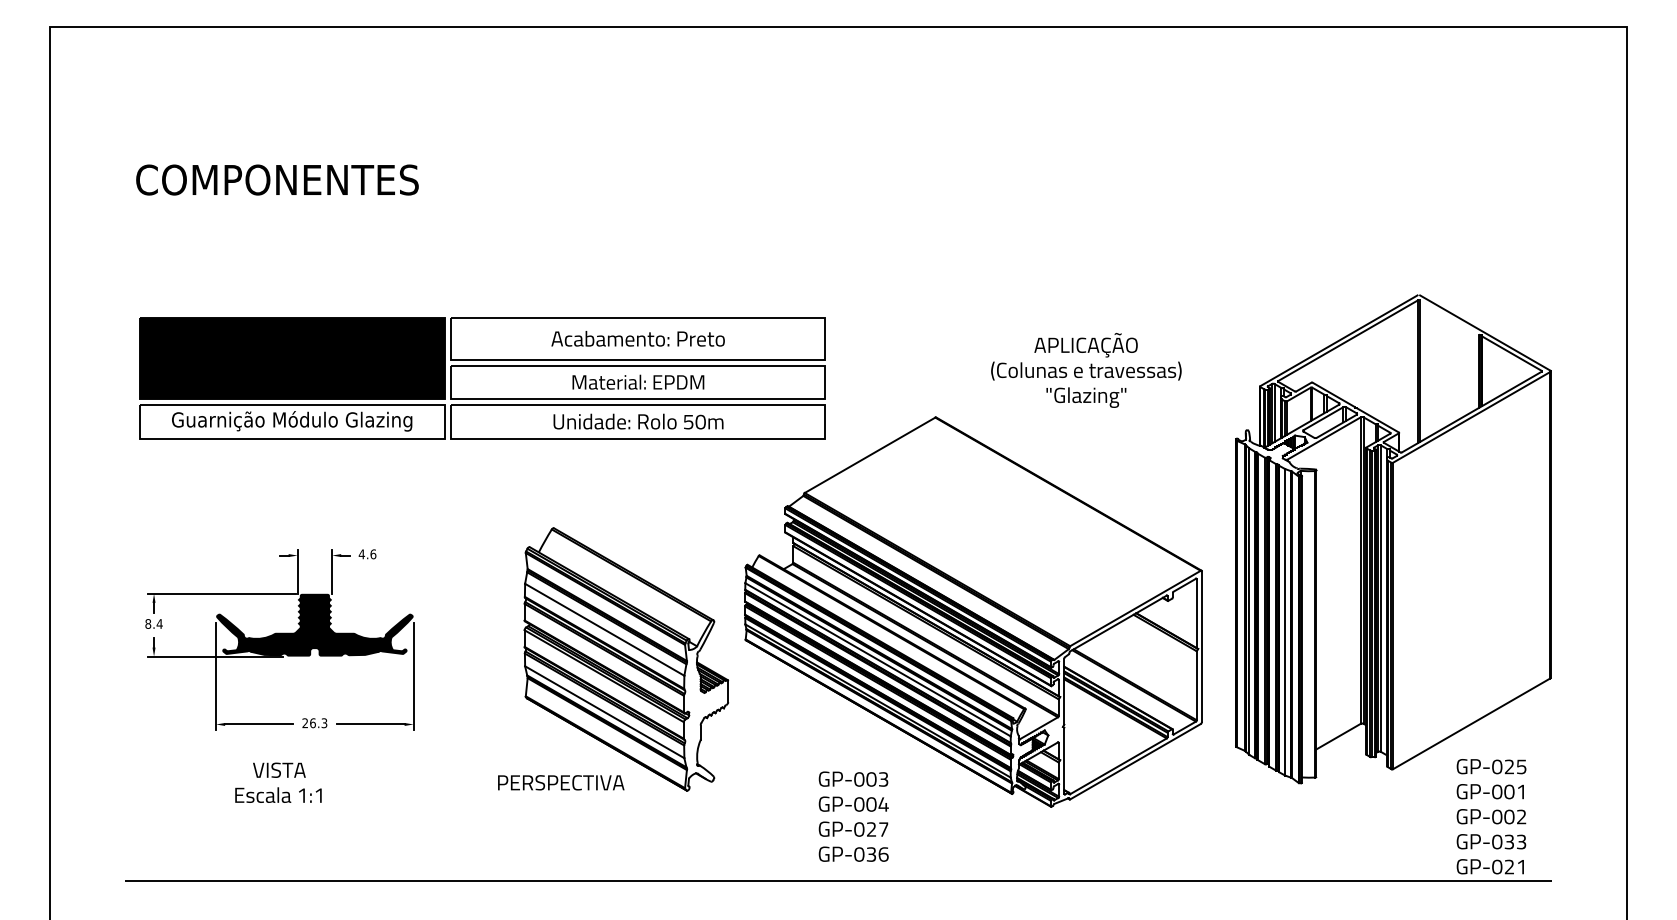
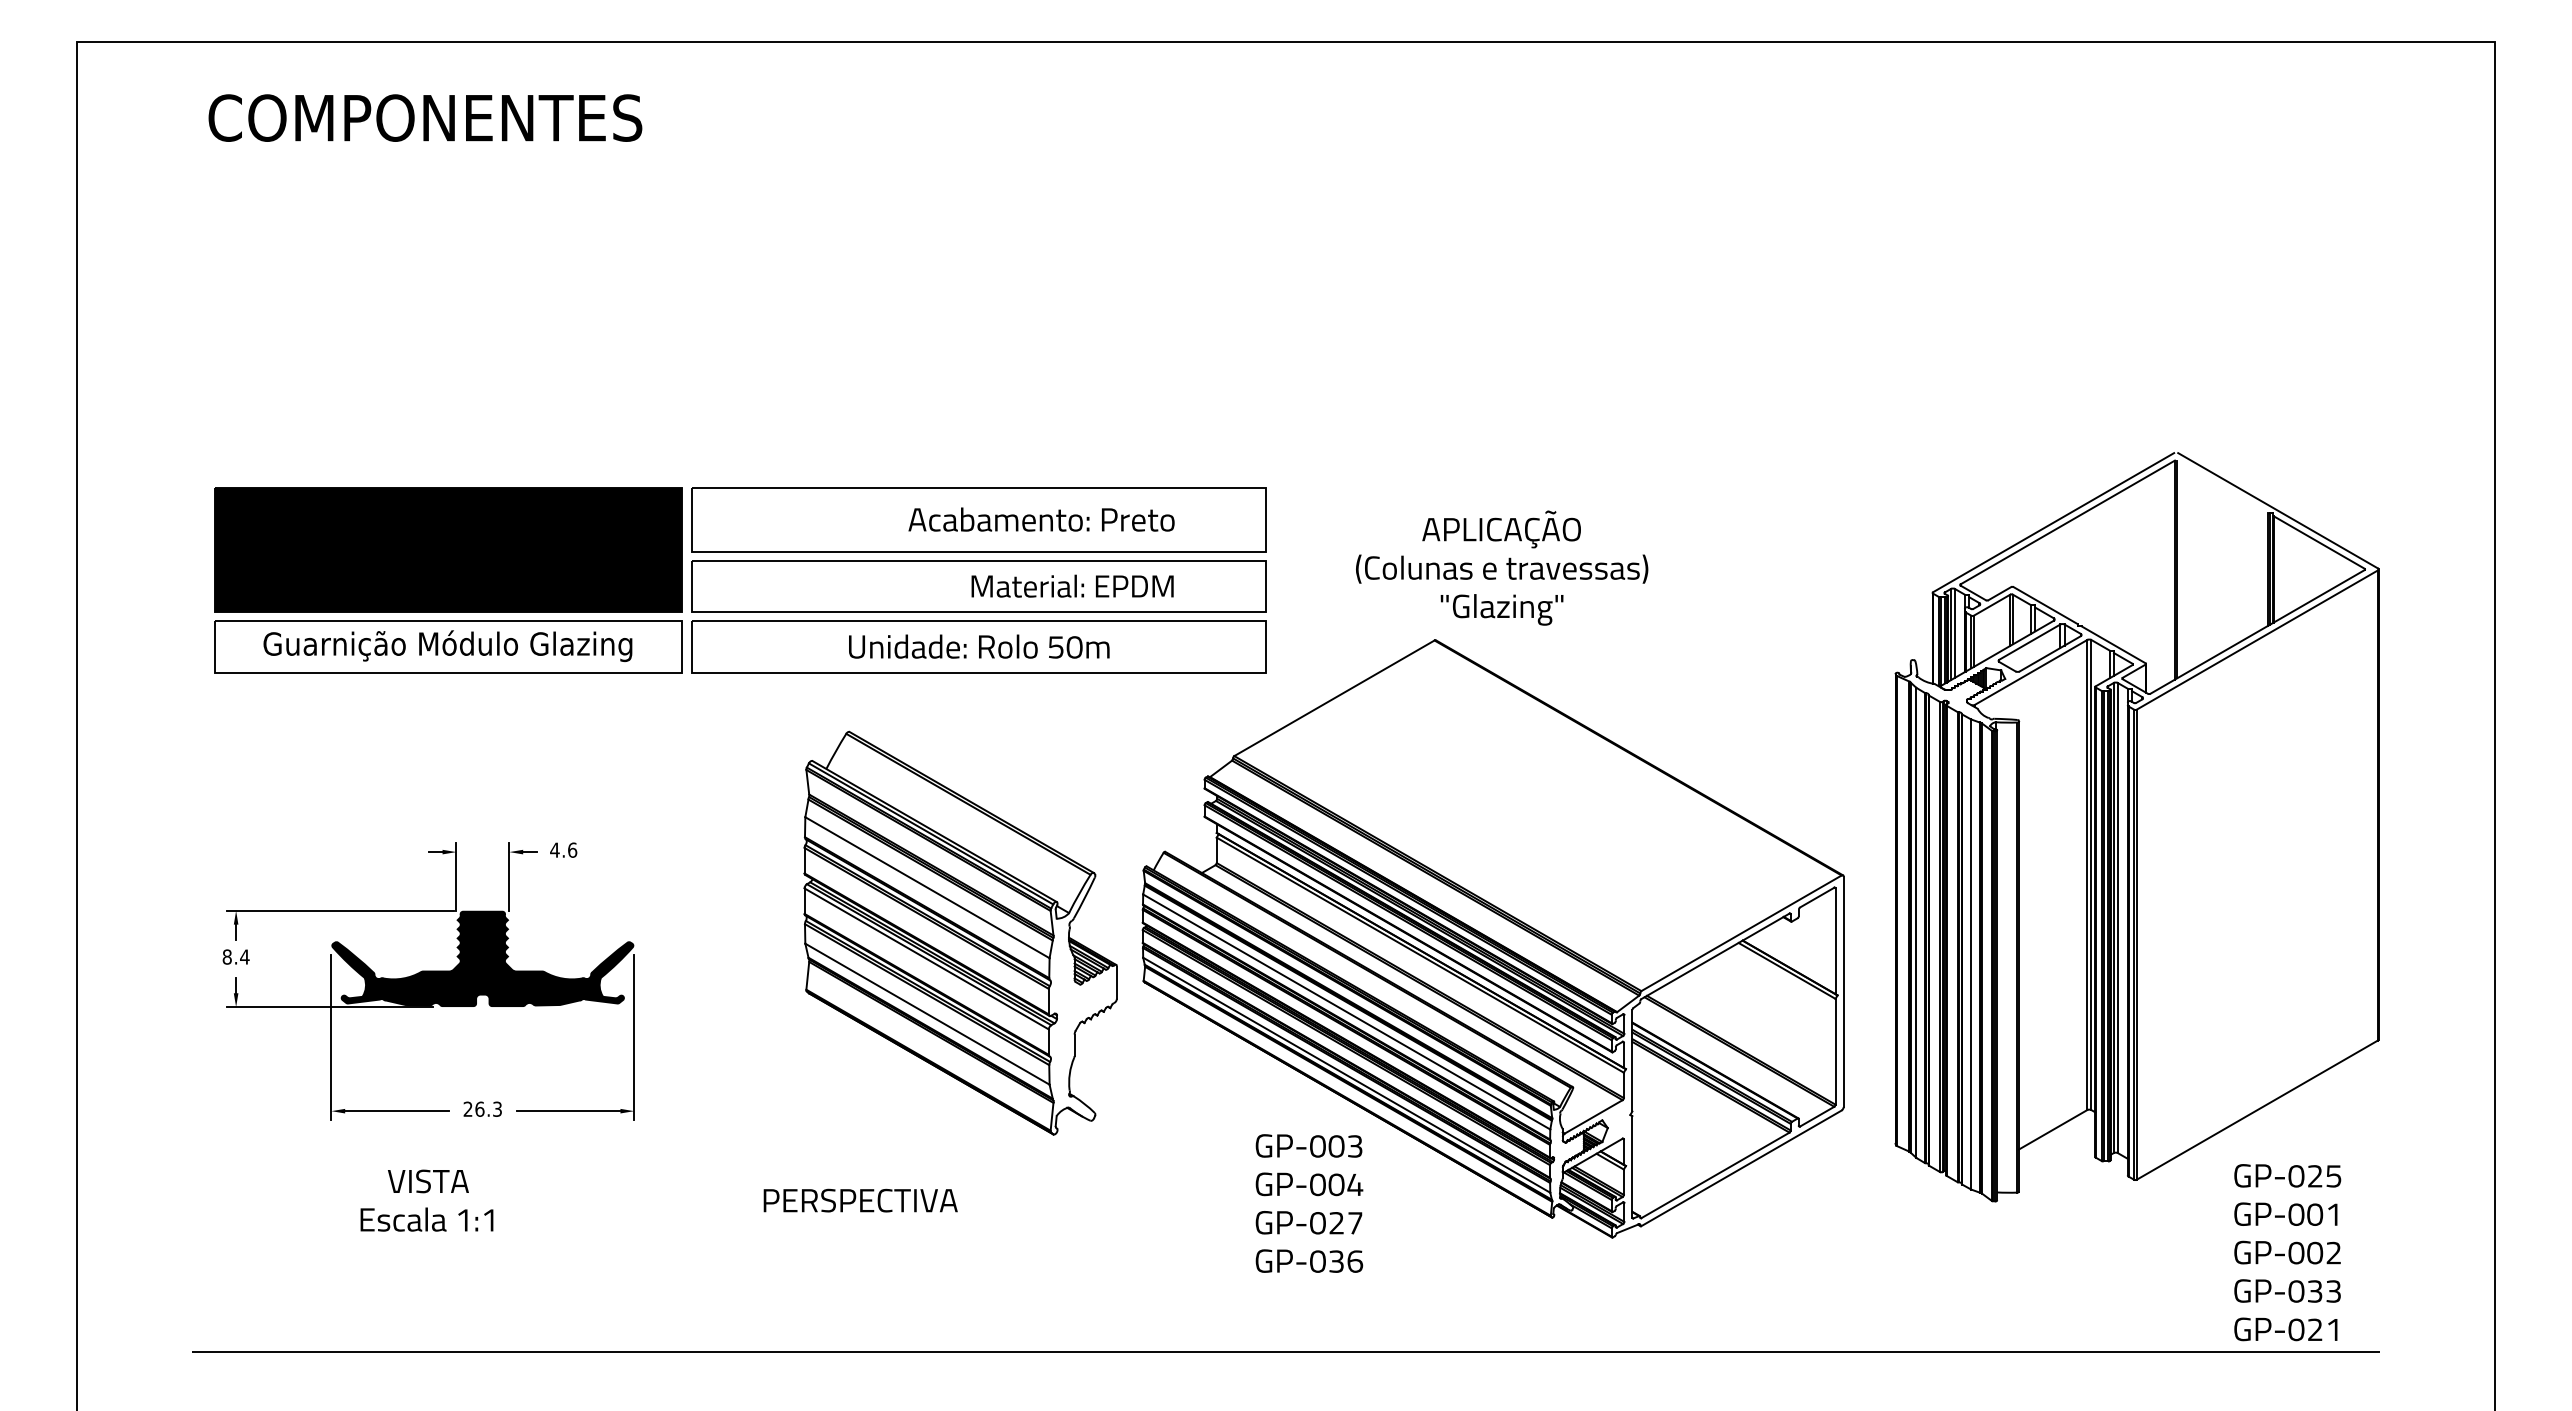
text: (277, 179) -> (425, 117), moved
text: (637, 338) -> (1040, 519), moved
text: (1086, 370) -> (1502, 568), moved
text: (638, 381) -> (1072, 585), moved
part: (626, 659) -> (960, 933), moved
text: (853, 816) -> (1309, 1203), moved

